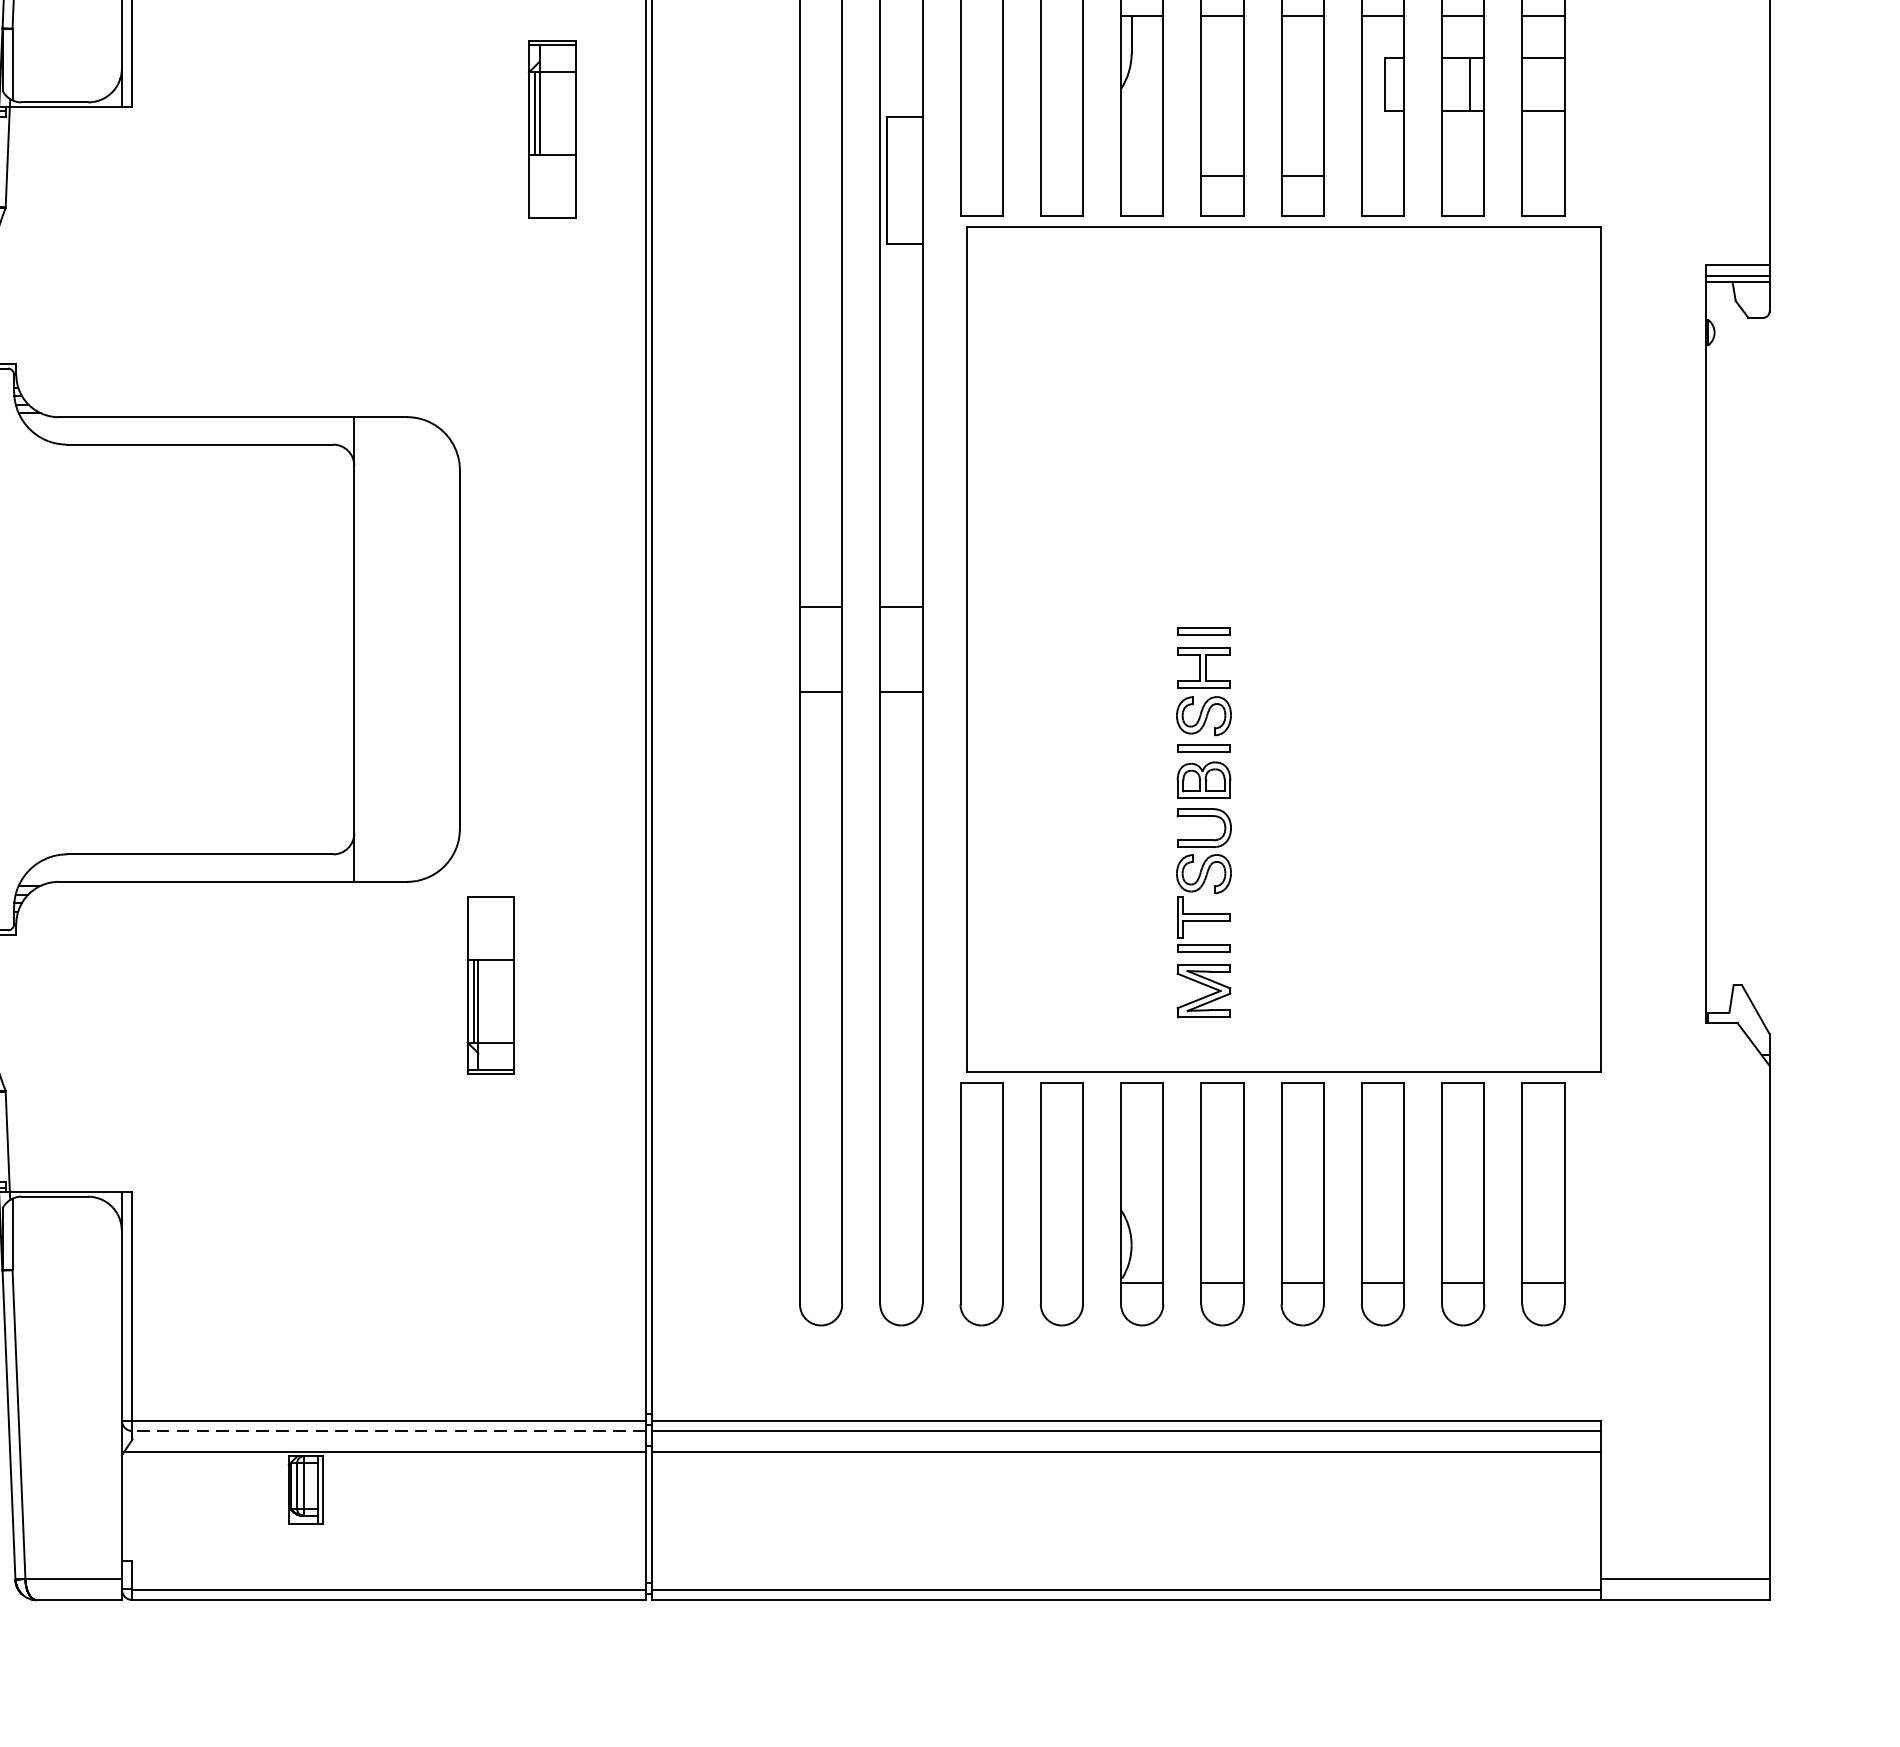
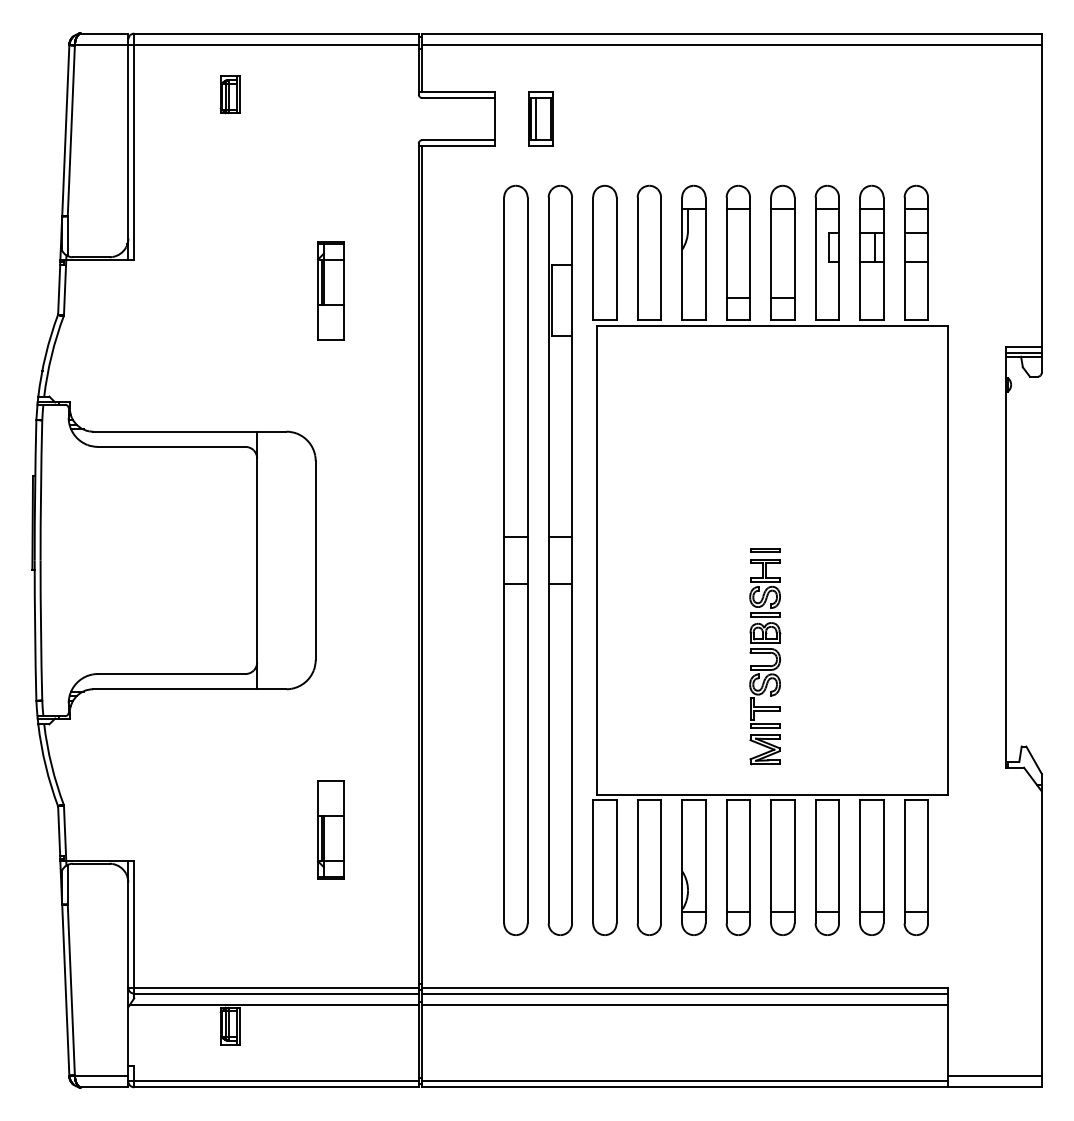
part: (551, 128) -> (330, 290), moved
part: (1204, 822) -> (765, 656), moved
part: (490, 985) -> (330, 829), moved
line: (387, 1430) -> (275, 993), dashed -> solid

